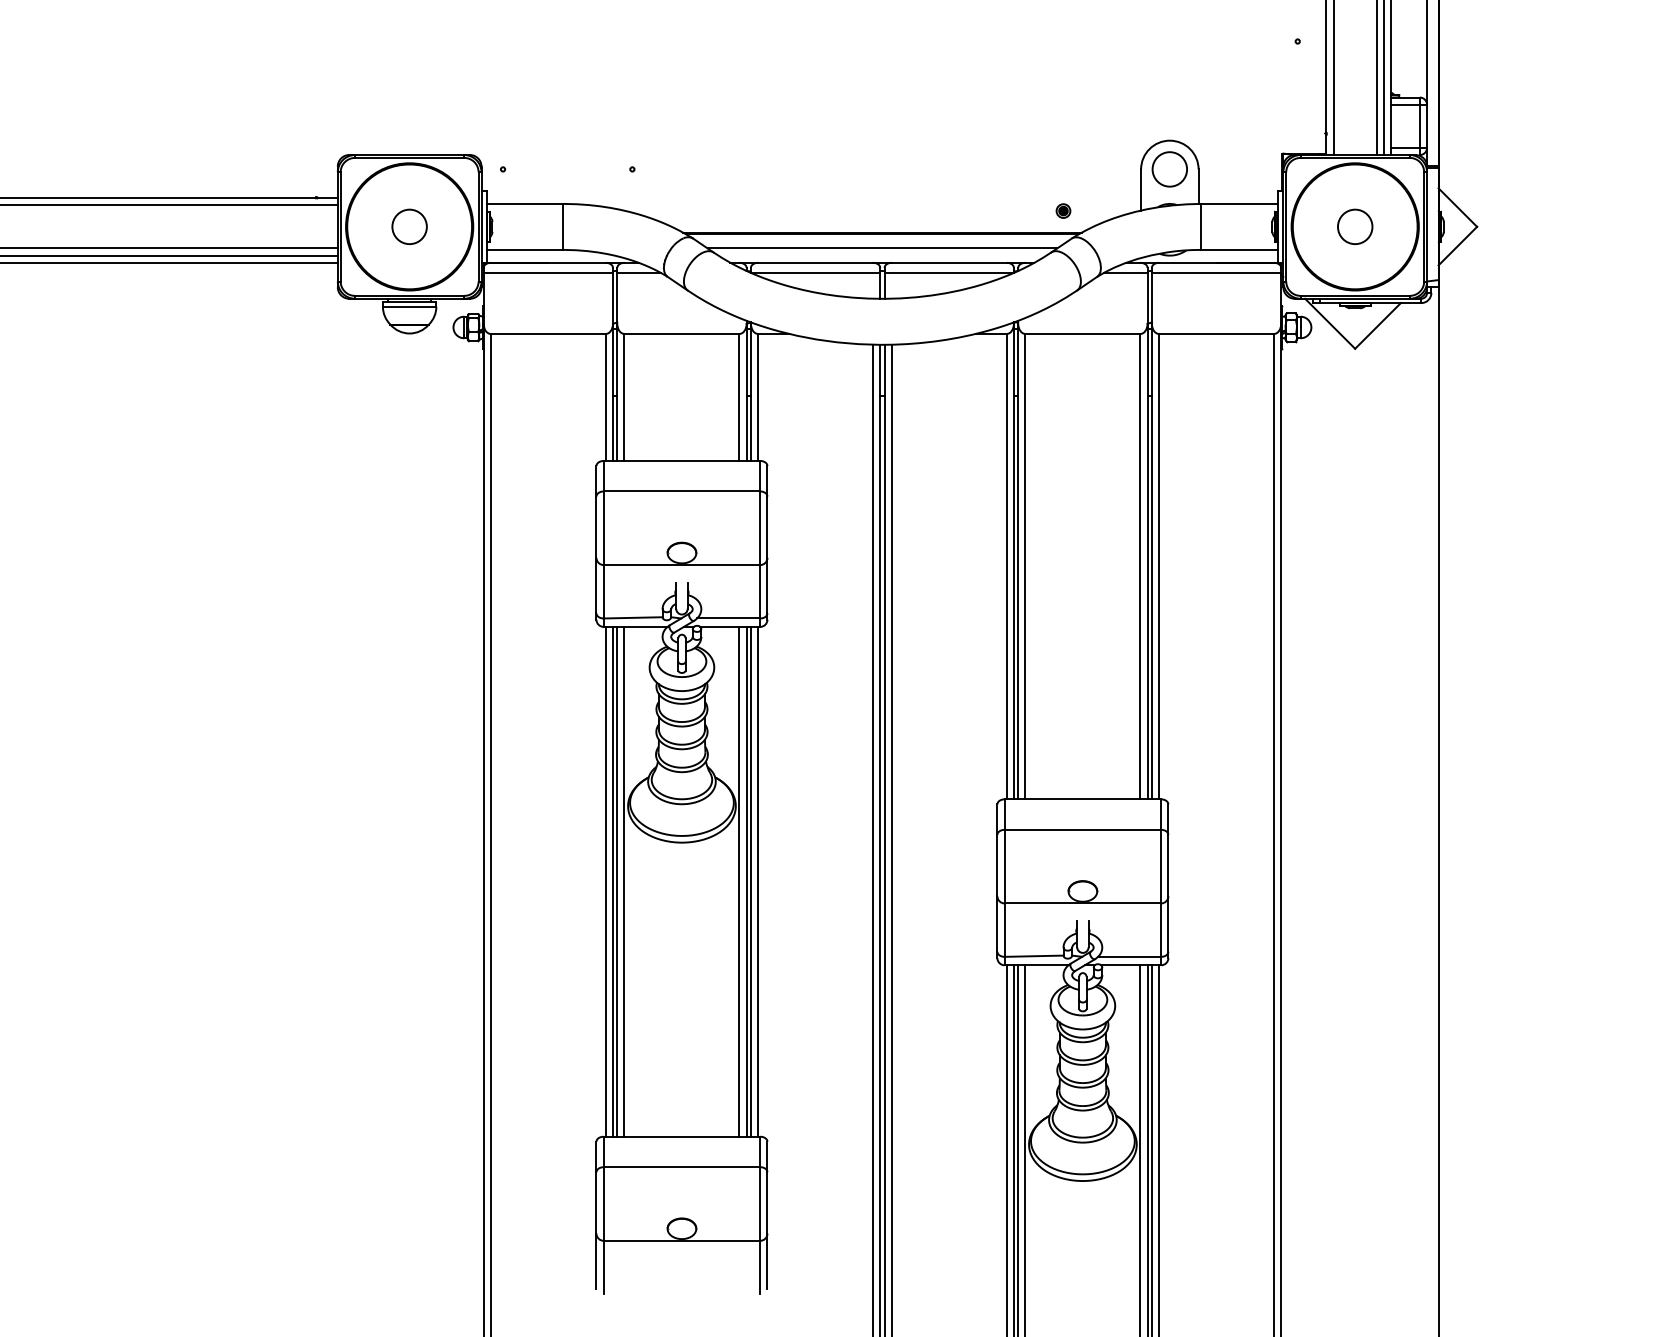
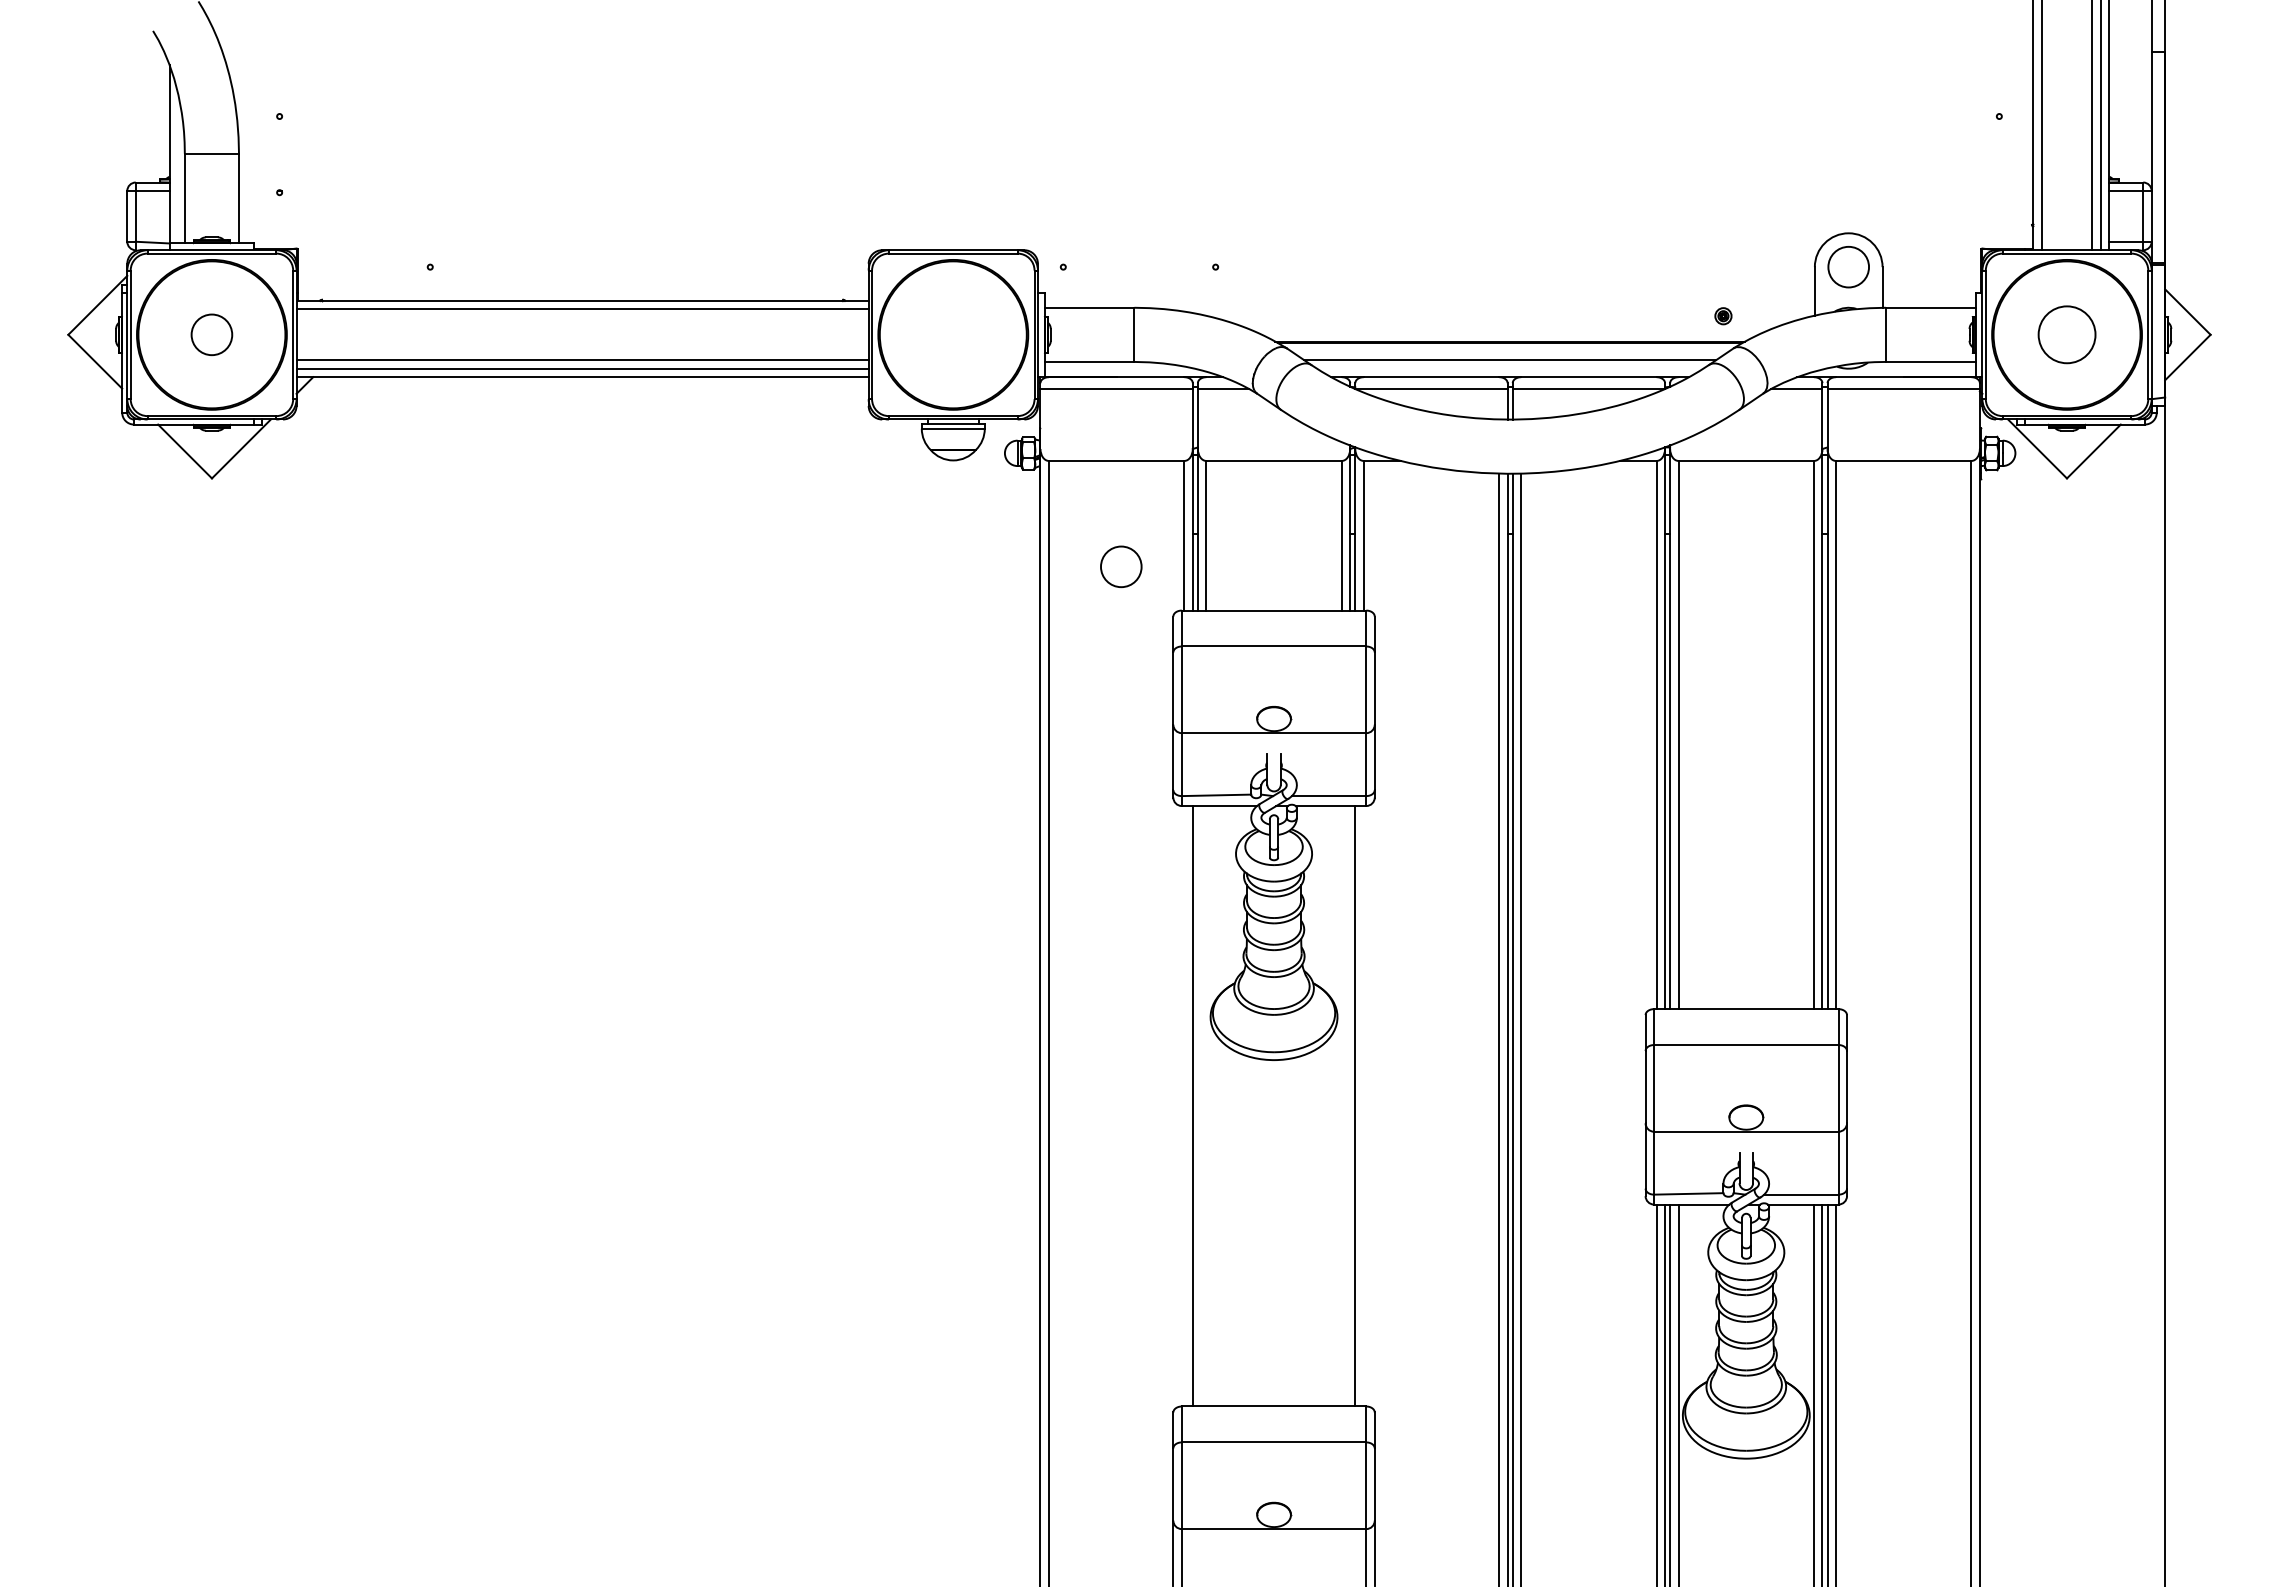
circle: (409, 226) -> (1121, 566), moved
circle: (1354, 226) -> (2066, 334), size x1.4
line: (605, 882) -> (1184, 1106), removed
line: (616, 882) -> (1197, 1106), removed
line: (624, 882) -> (1206, 1106), removed
line: (739, 882) -> (1341, 1106), removed
line: (746, 882) -> (1350, 1106), removed
line: (757, 882) -> (1363, 1106), removed

